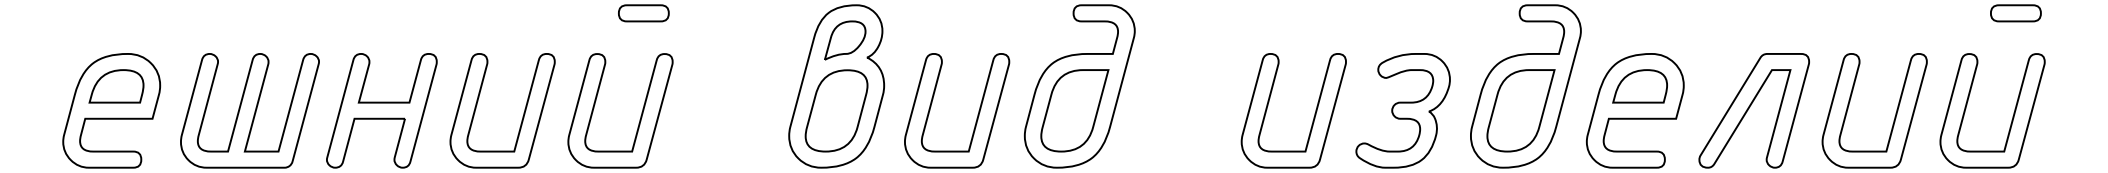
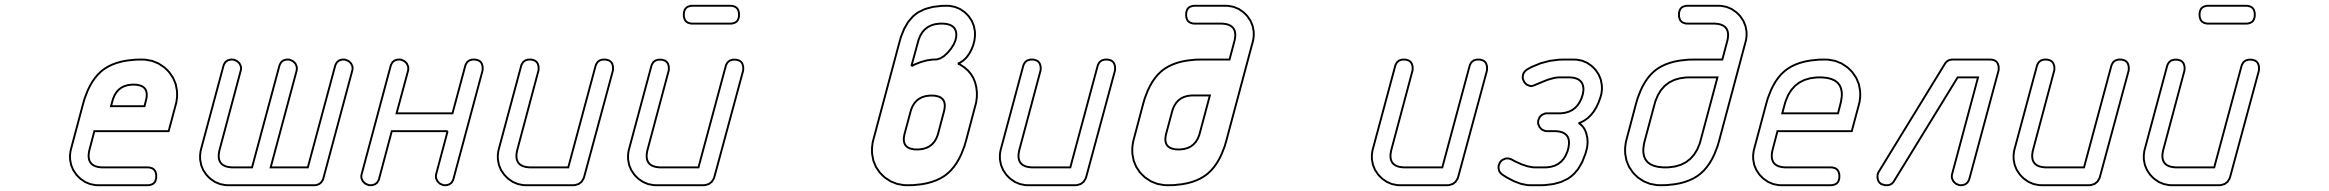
part: (116, 86) -> (128, 95), size x0.6
part: (836, 110) -> (924, 122), size x0.6
part: (1074, 110) -> (1187, 122), size x0.6

